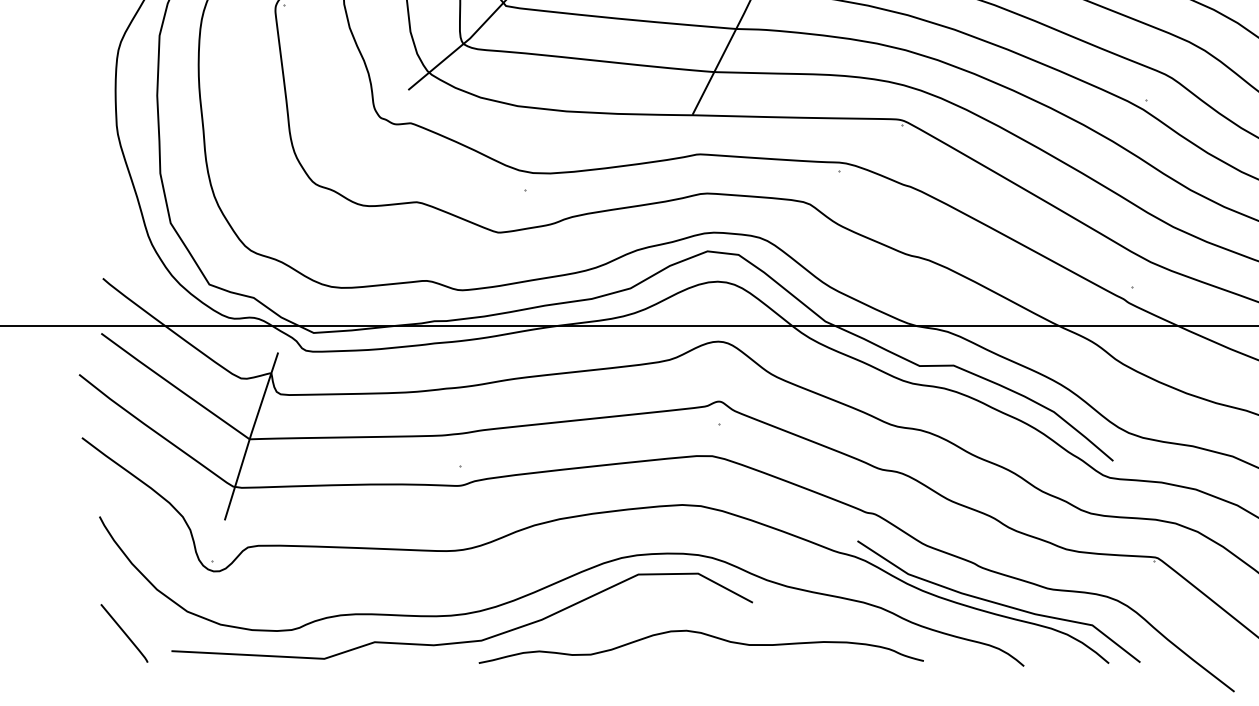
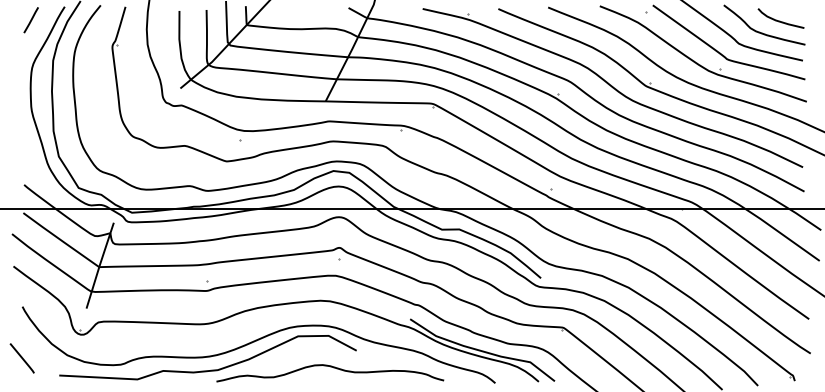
line: (123, 633) -> (21, 358), moved

